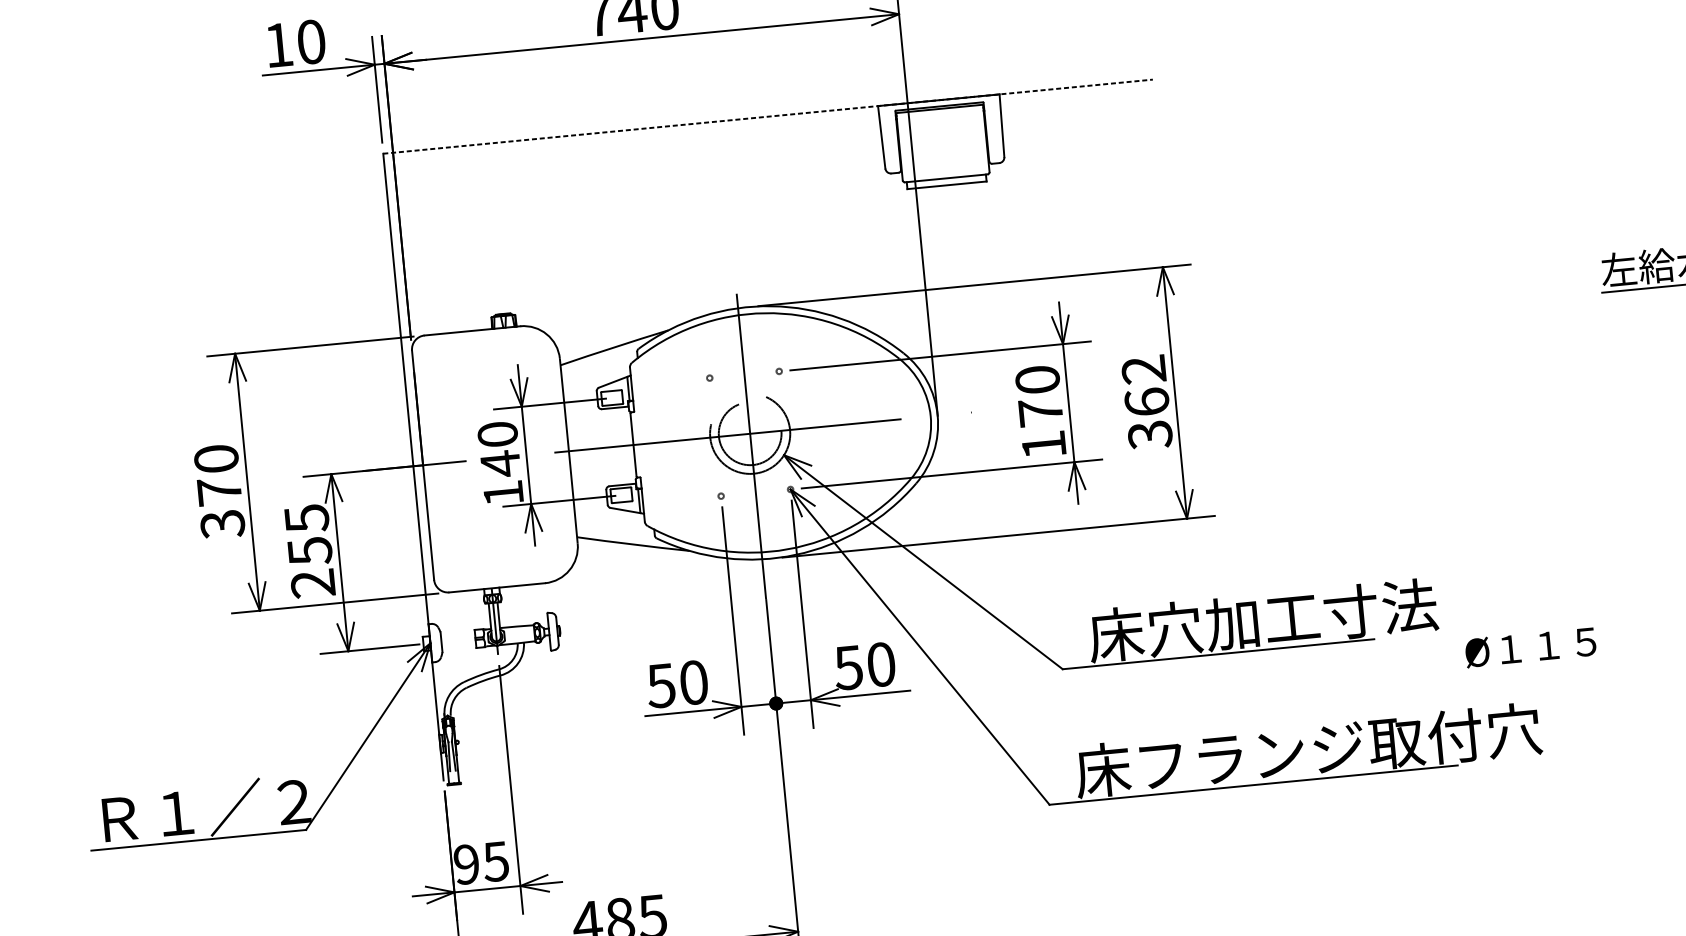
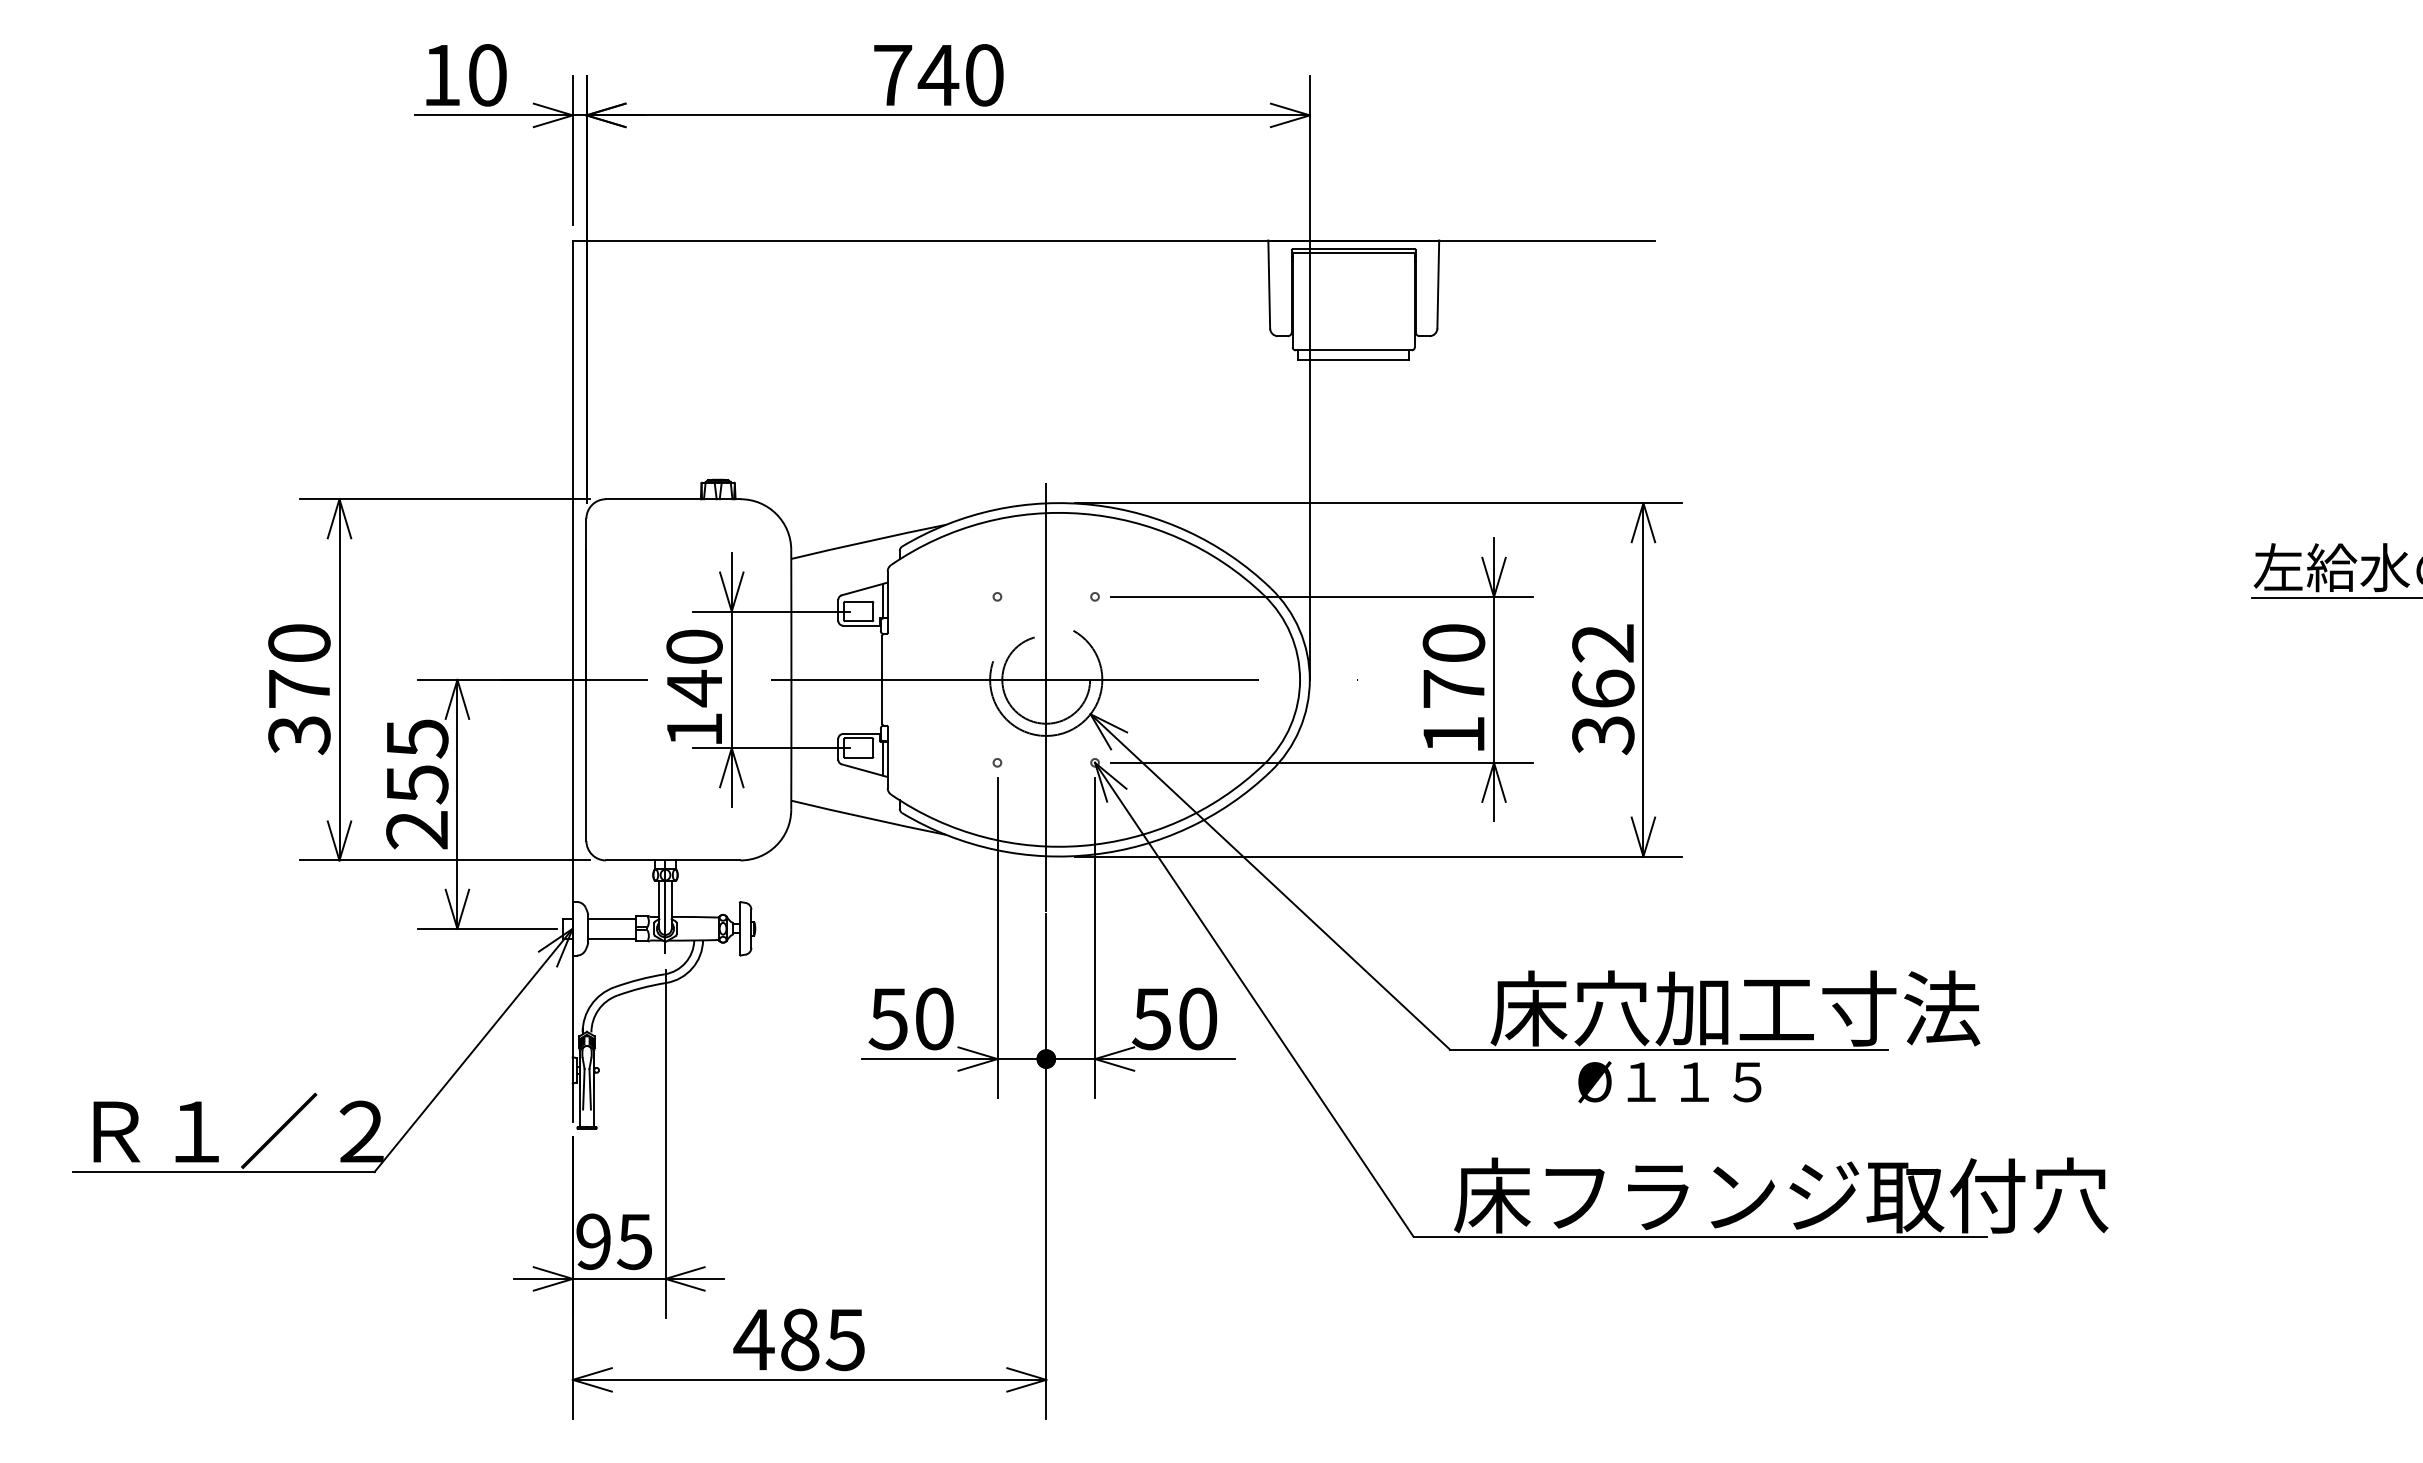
line: (767, 116) -> (1113, 240), dashed -> solid
line: (458, 633) -> (612, 918), added
line: (459, 647) -> (612, 938), added
text: (1530, 647) -> (1669, 1082), moved

